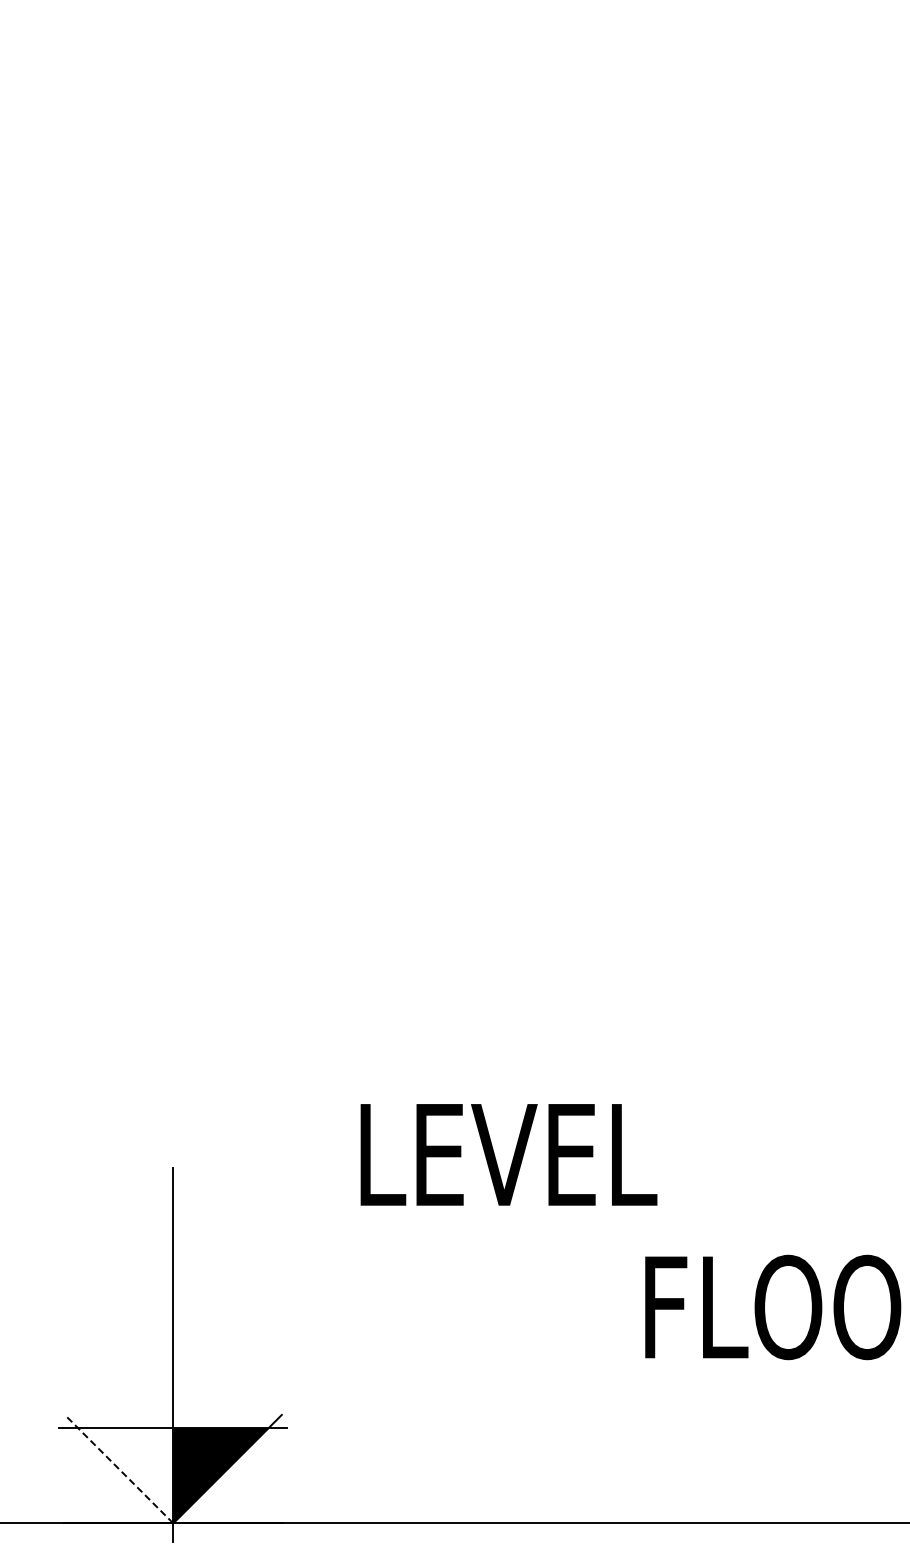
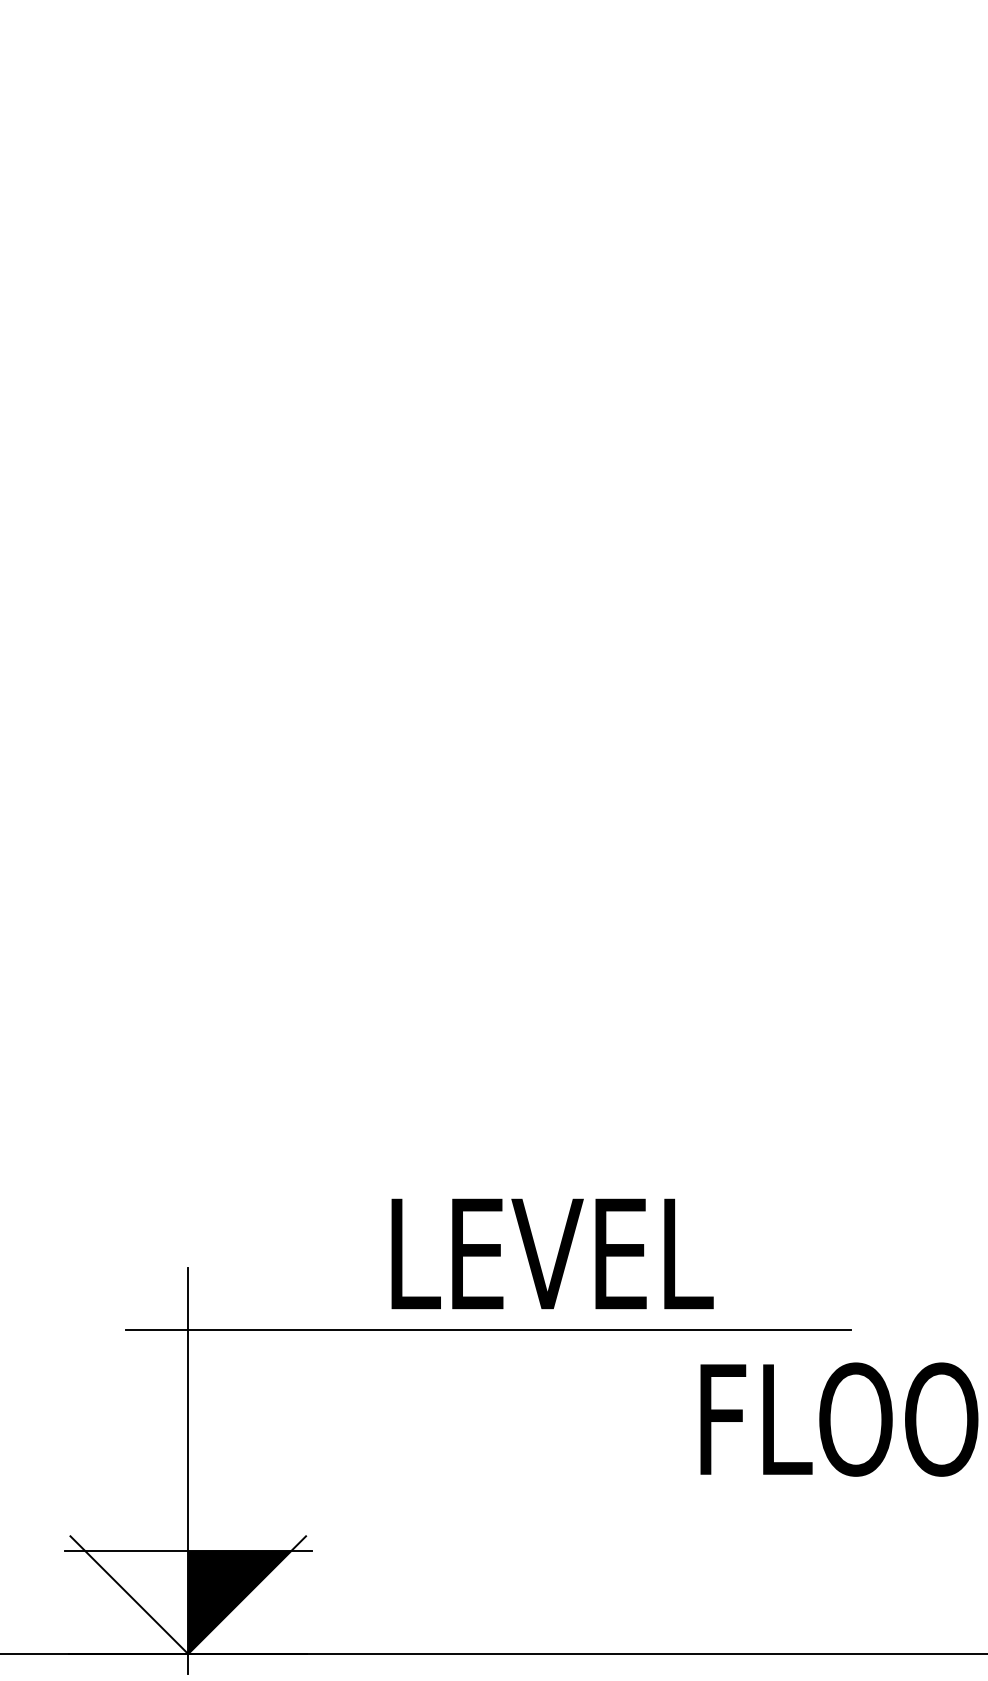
line: (450, 1224) -> (489, 1329), added
line: (119, 1469) -> (129, 1595), dashed -> solid

